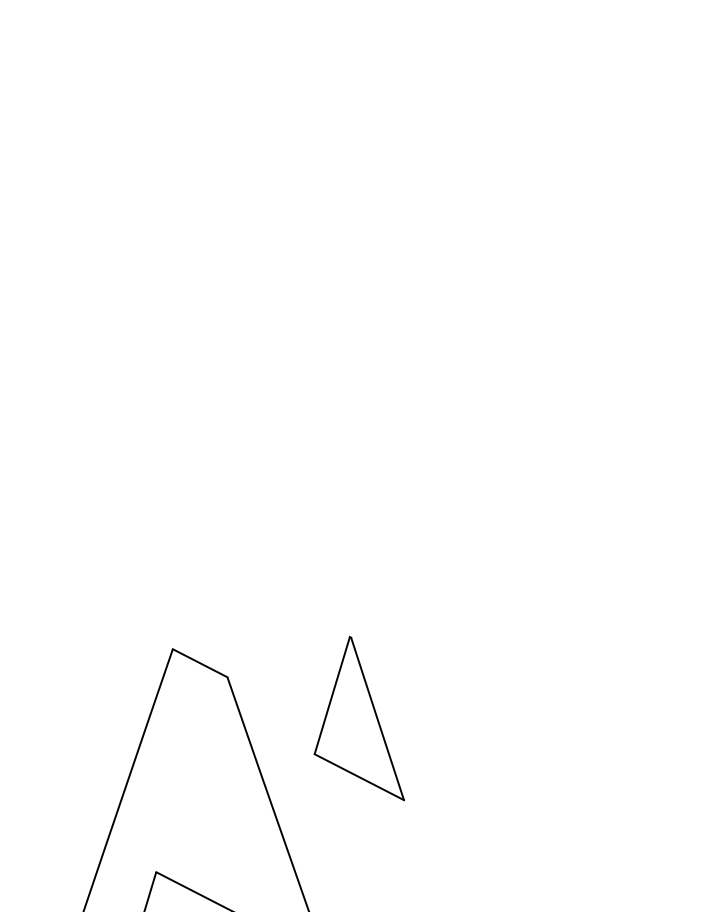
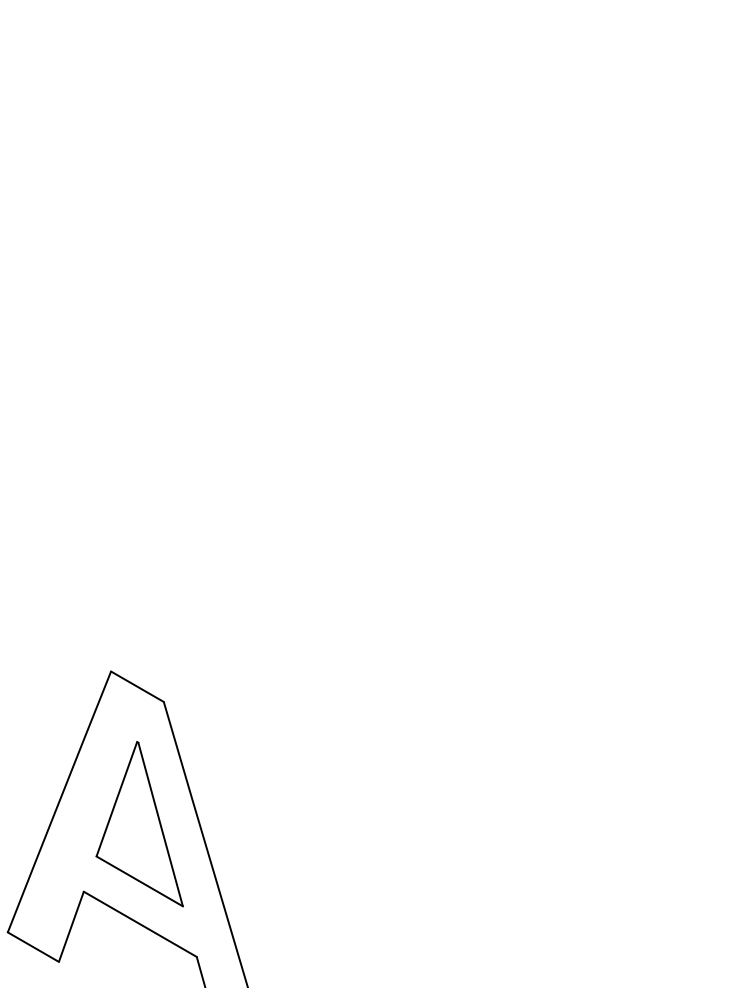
part: (356, 719) -> (139, 824), moved

